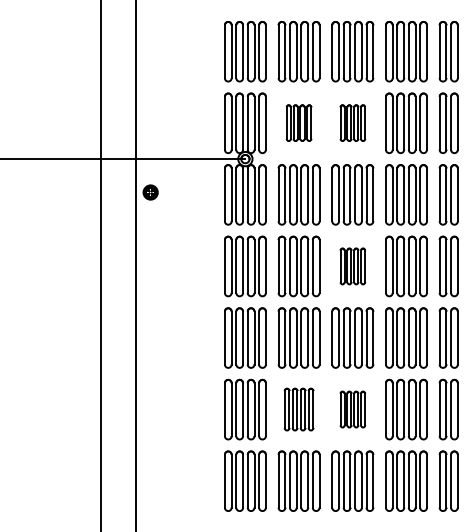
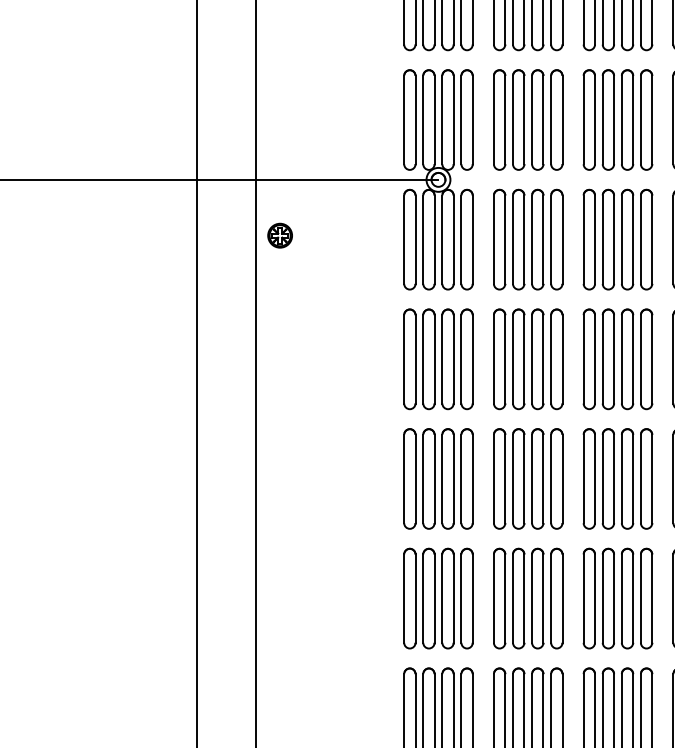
part: (298, 122) -> (527, 118), size x1.67
part: (352, 122) -> (617, 118), size x1.67
part: (352, 266) -> (617, 359), size x1.67
part: (298, 409) -> (527, 598), size x1.43
part: (352, 409) -> (617, 598), size x1.67

